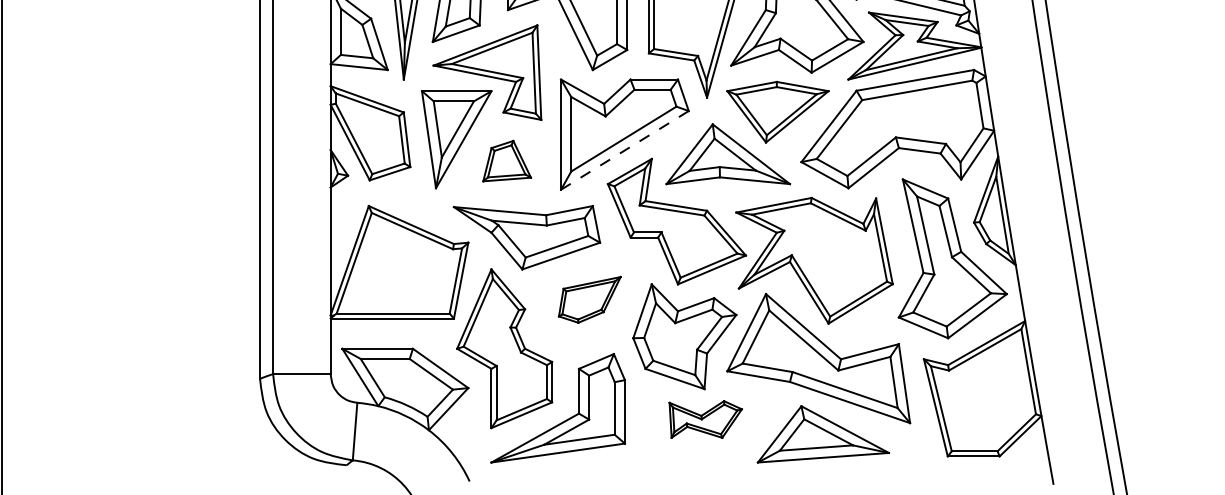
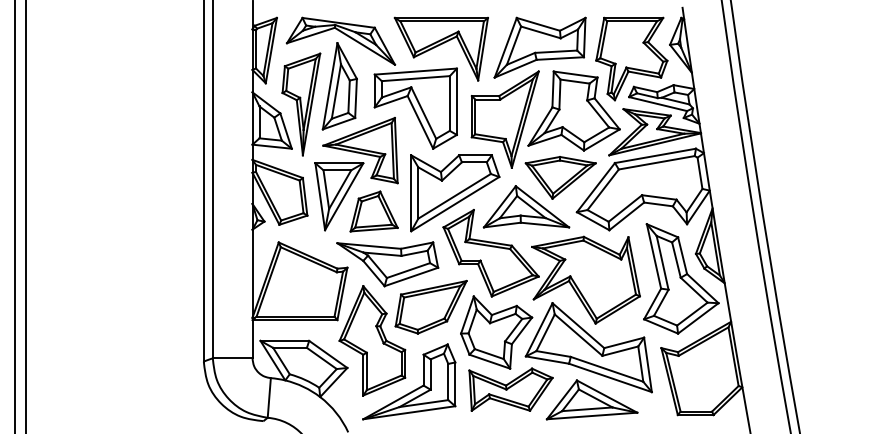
line: (625, 150) -> (455, 204), dashed -> solid
part: (506, 161) -> (373, 211), size x1.43
part: (588, 298) -> (430, 306), size x1.67
part: (705, 419) -> (510, 389), size x1.67

